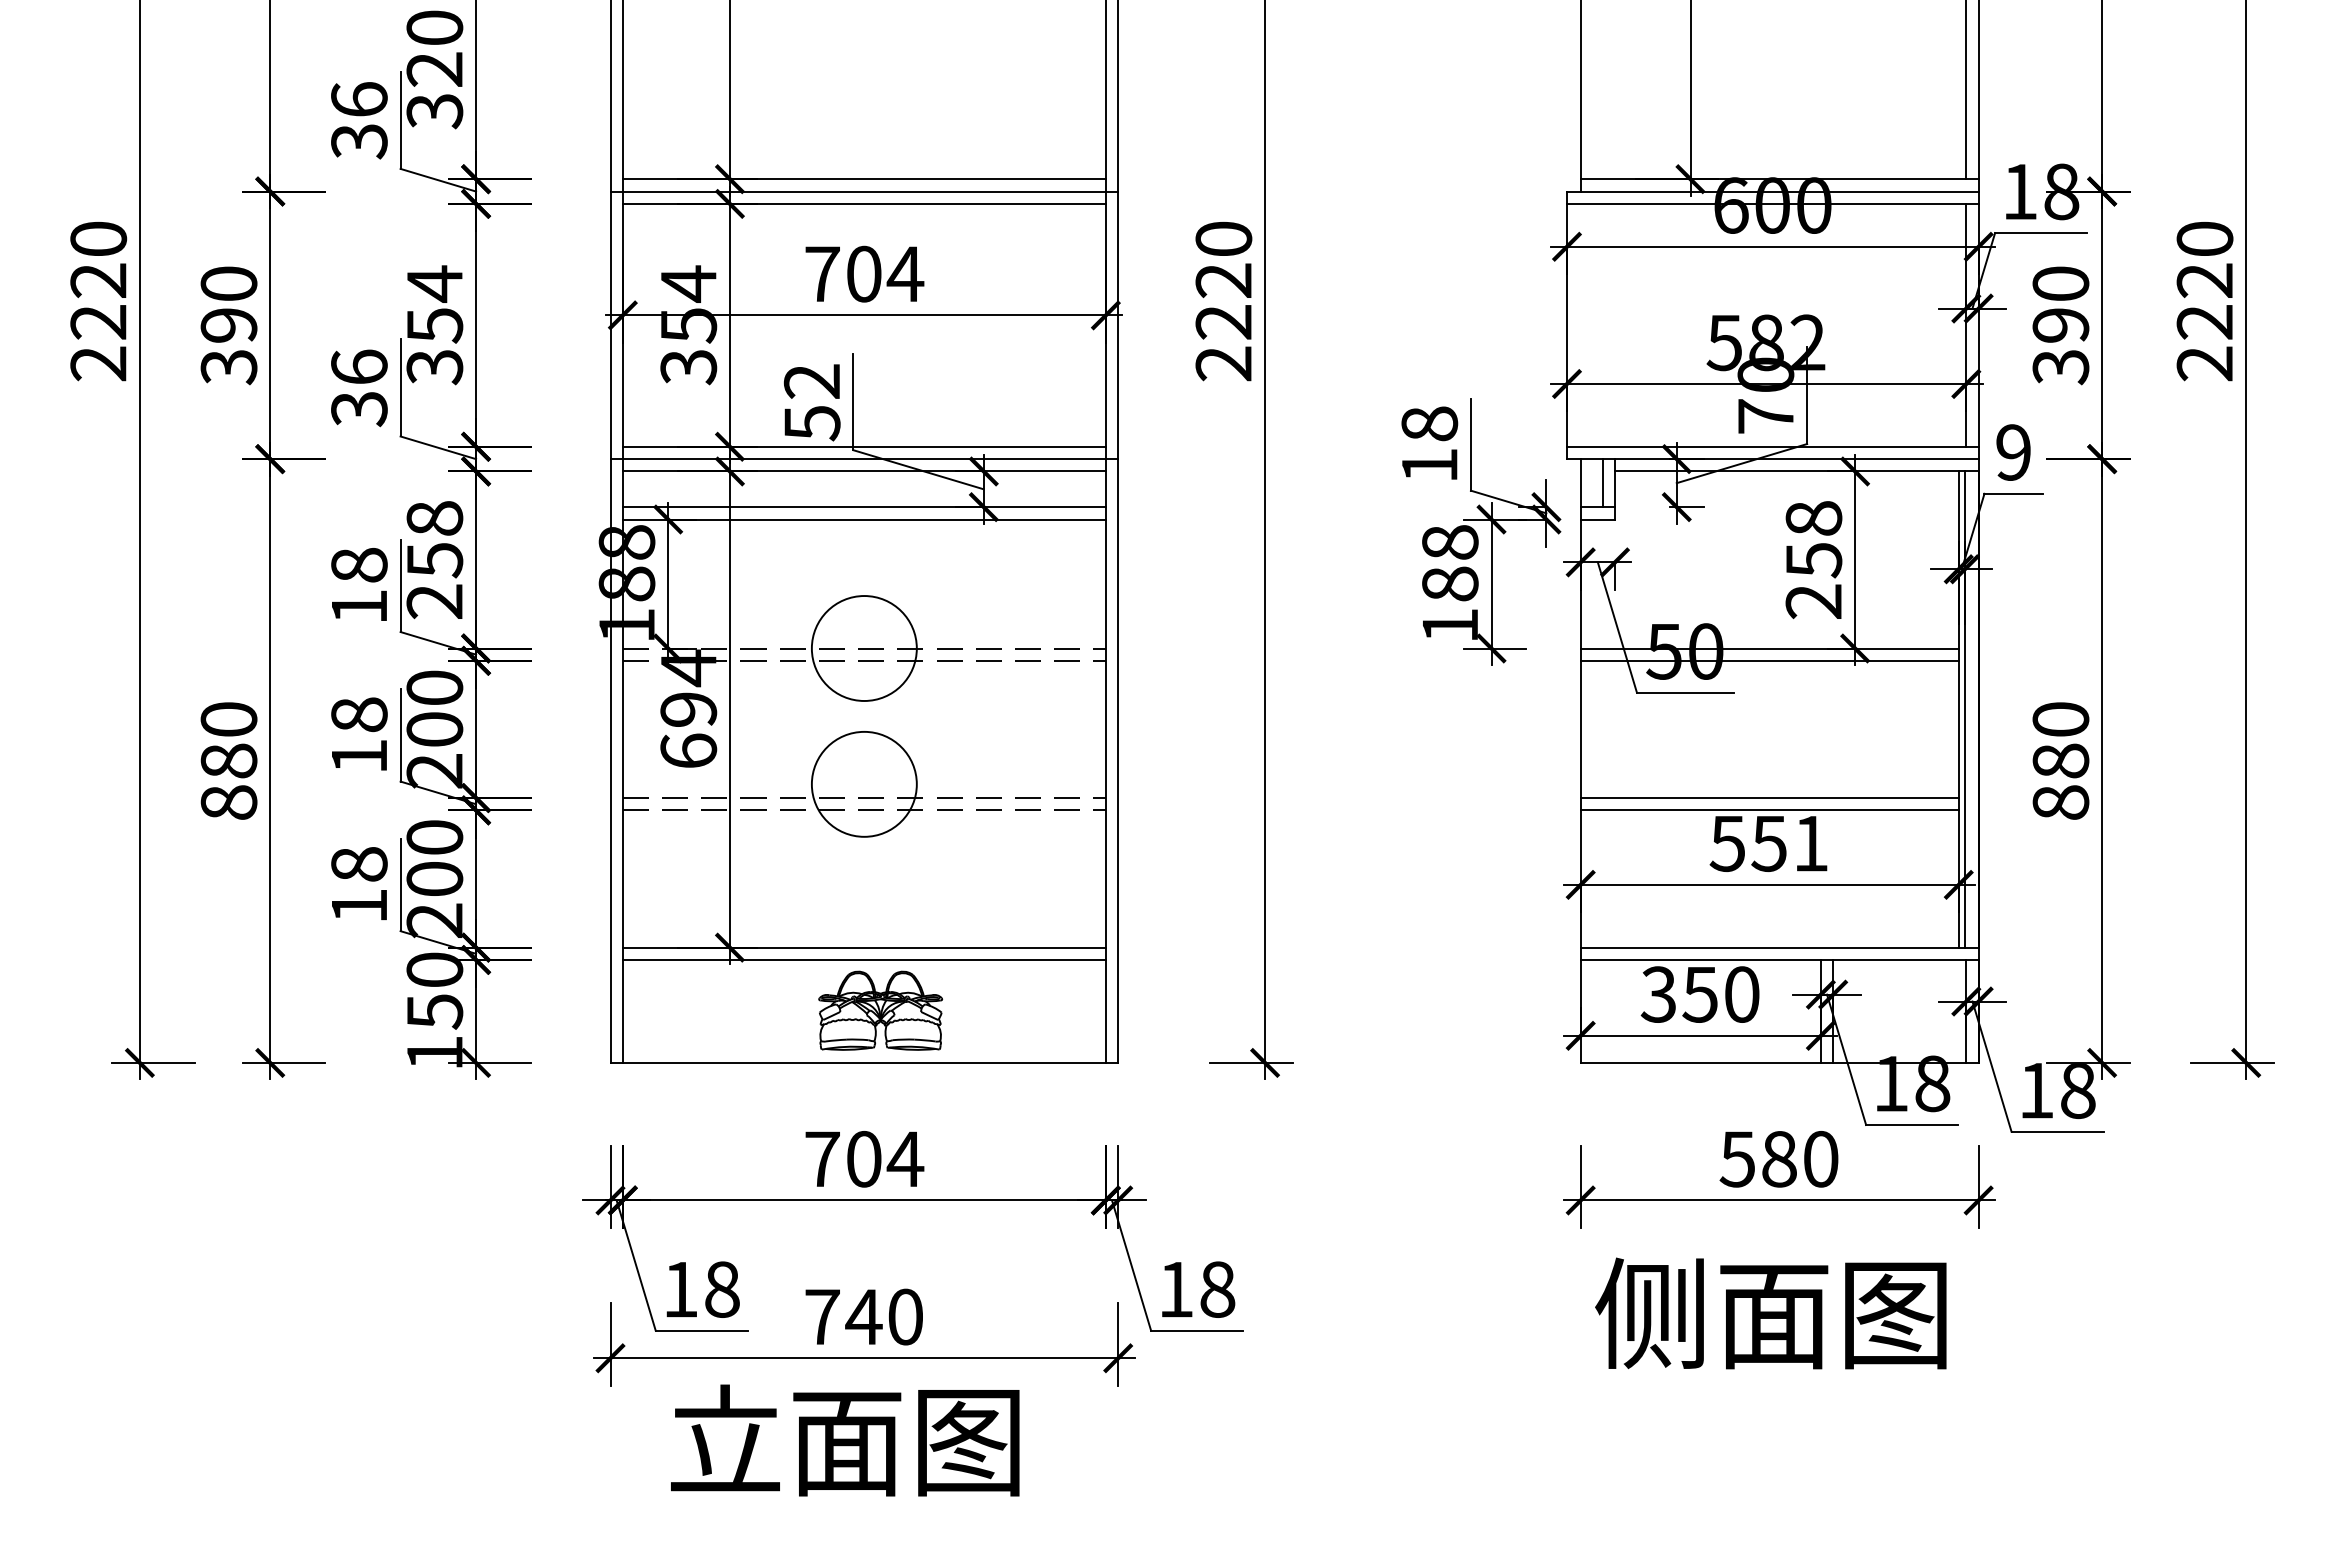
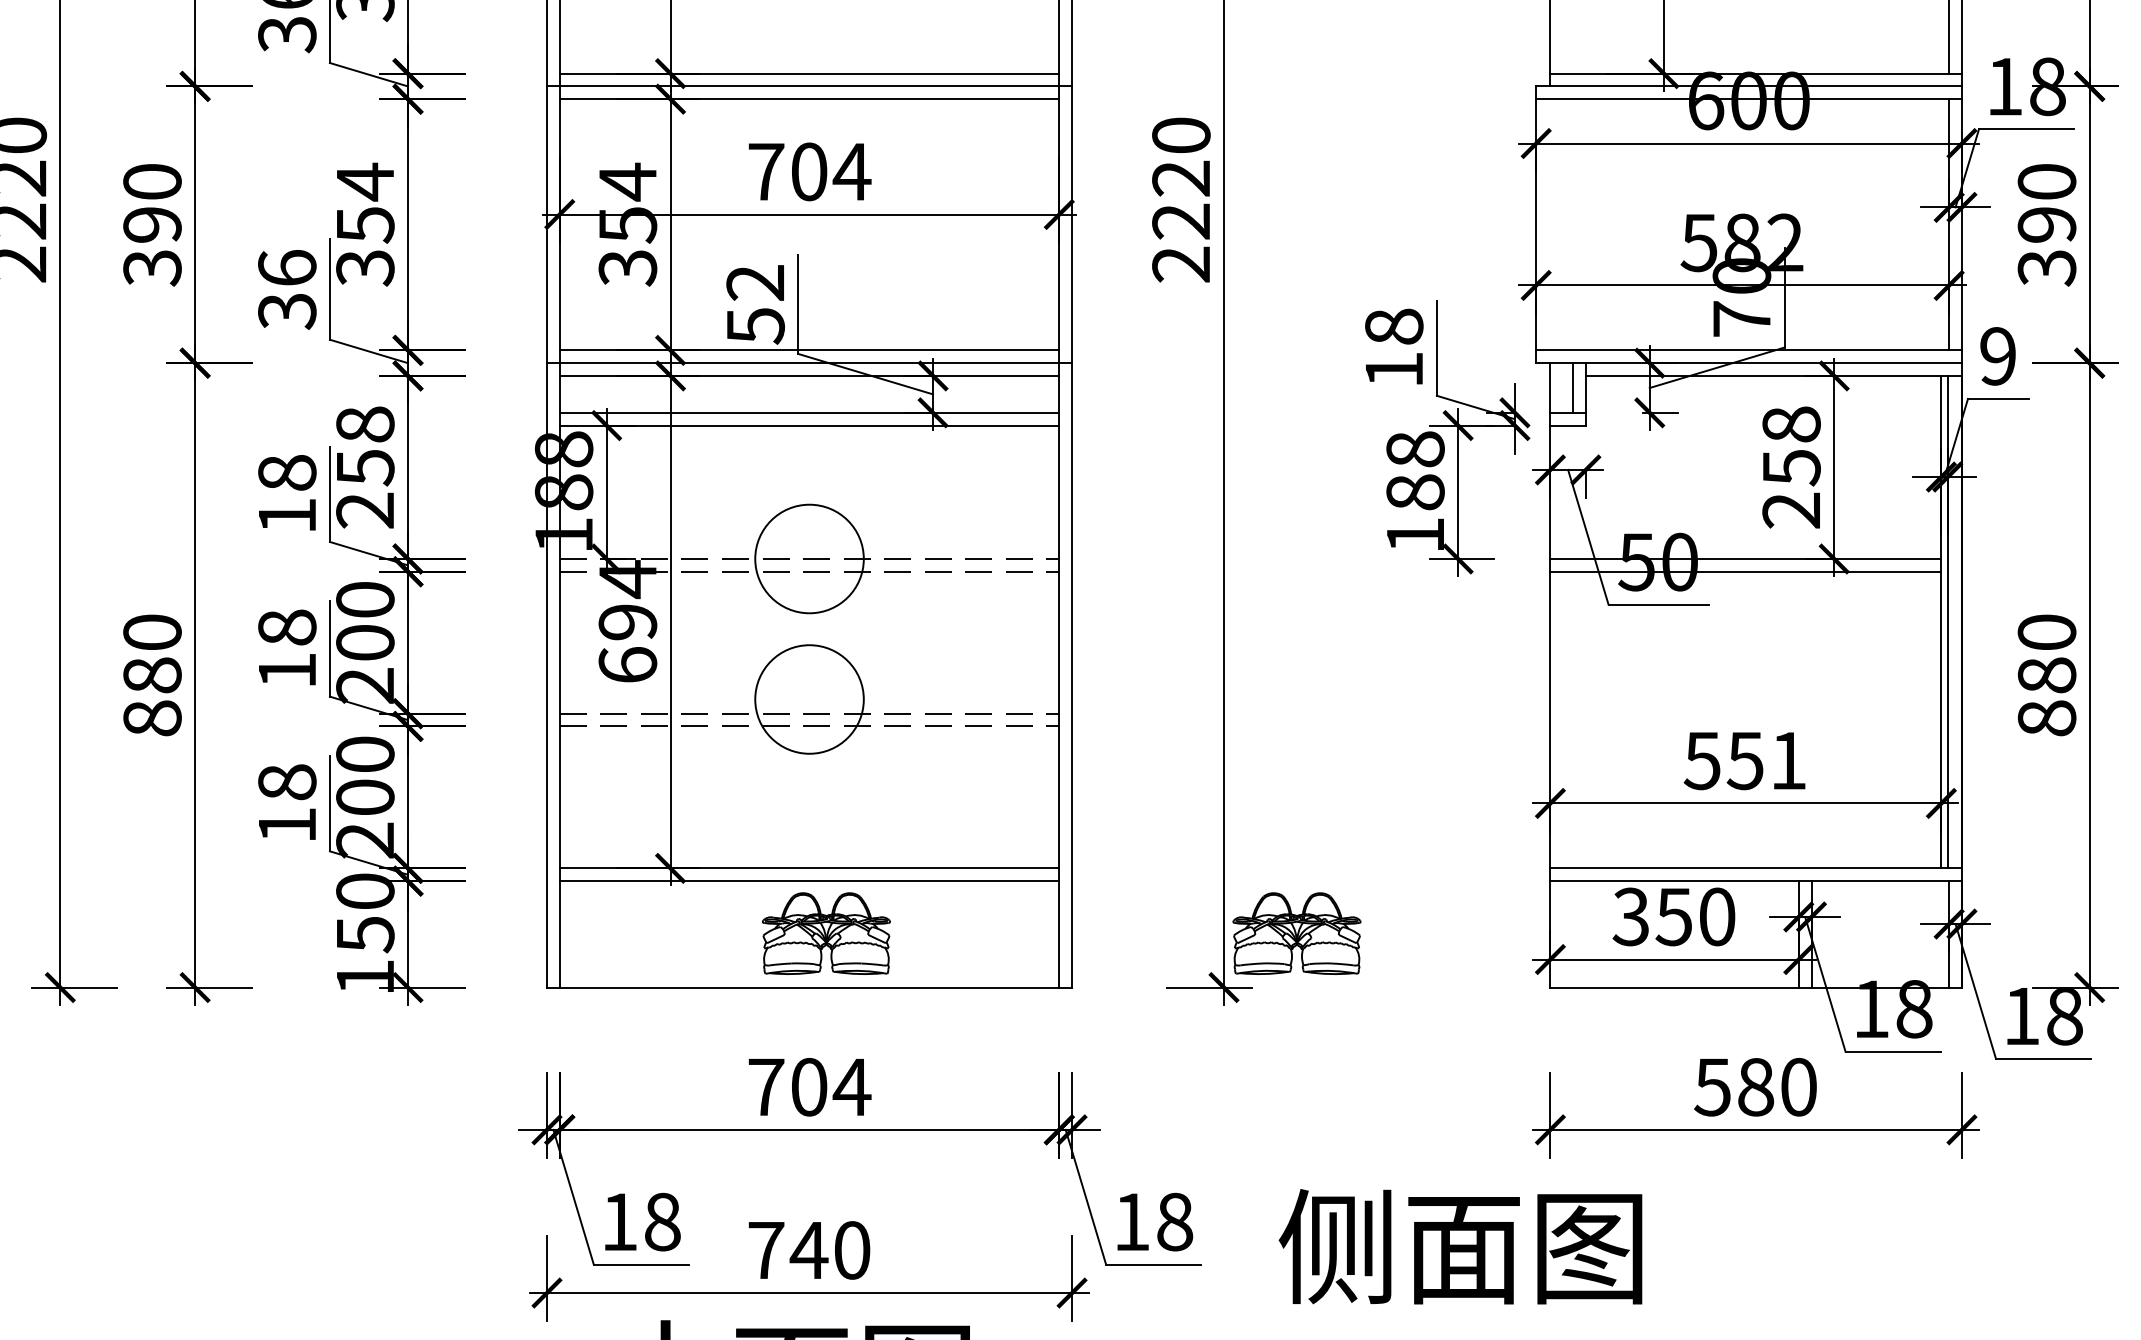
line: (1769, 798) -> (1745, 714), removed
line: (1769, 810) -> (1745, 726), removed
part: (1335, 1010) -> (1296, 933), added
text: (1770, 1313) -> (1460, 1246), moved

